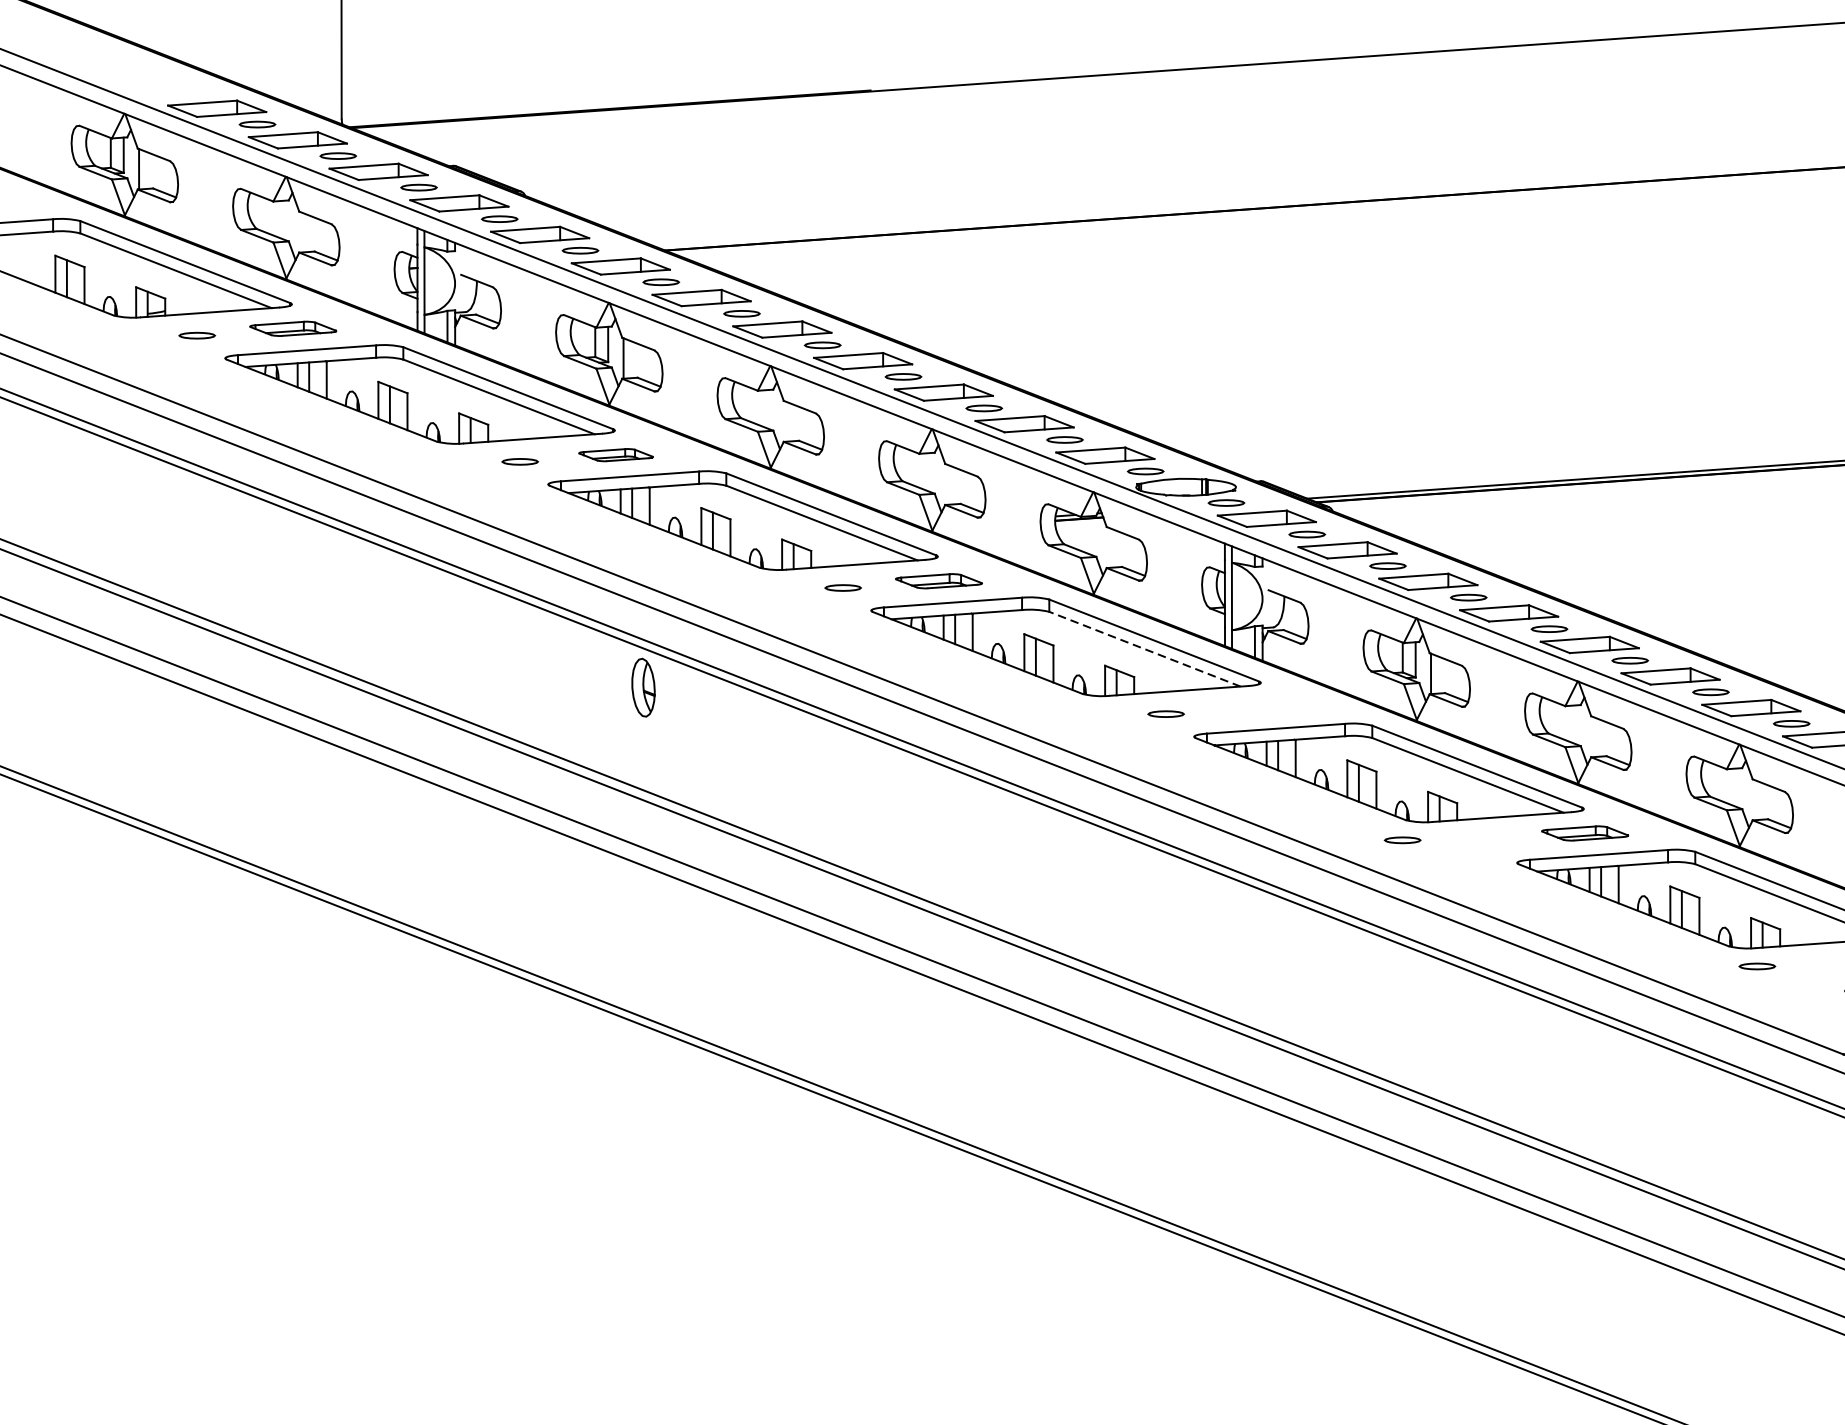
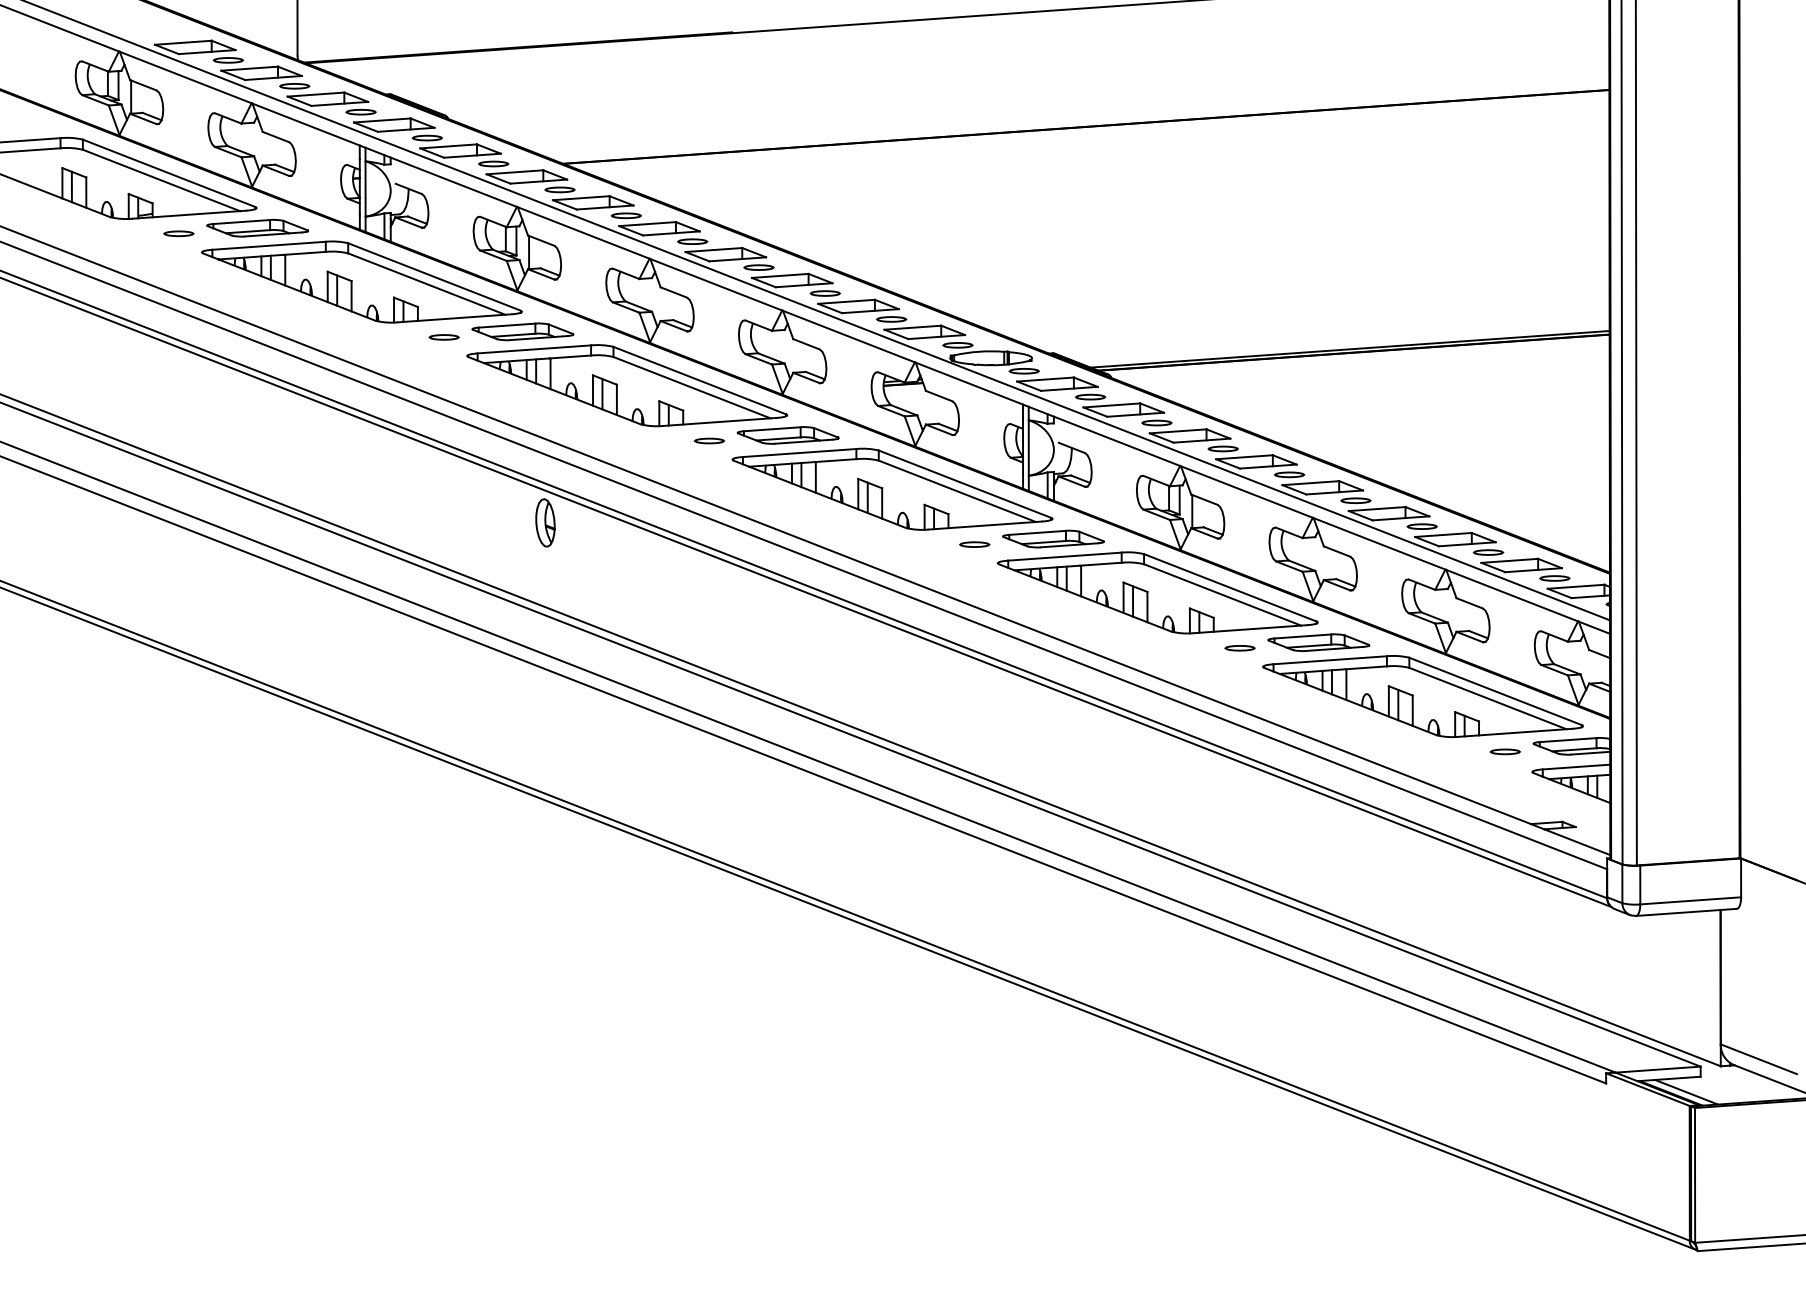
part: (292, 328) -> (257, 227), size x1.43
part: (615, 454) -> (522, 331), size x1.67
part: (938, 581) -> (787, 435), size x1.43
line: (1143, 649) -> (956, 491), dashed -> solid
part: (1262, 706) -> (1053, 538), added
part: (1584, 833) -> (1318, 642), size x1.43
part: (1402, 840) -> (1239, 648), moved
part: (1756, 966) -> (1504, 751), moved

